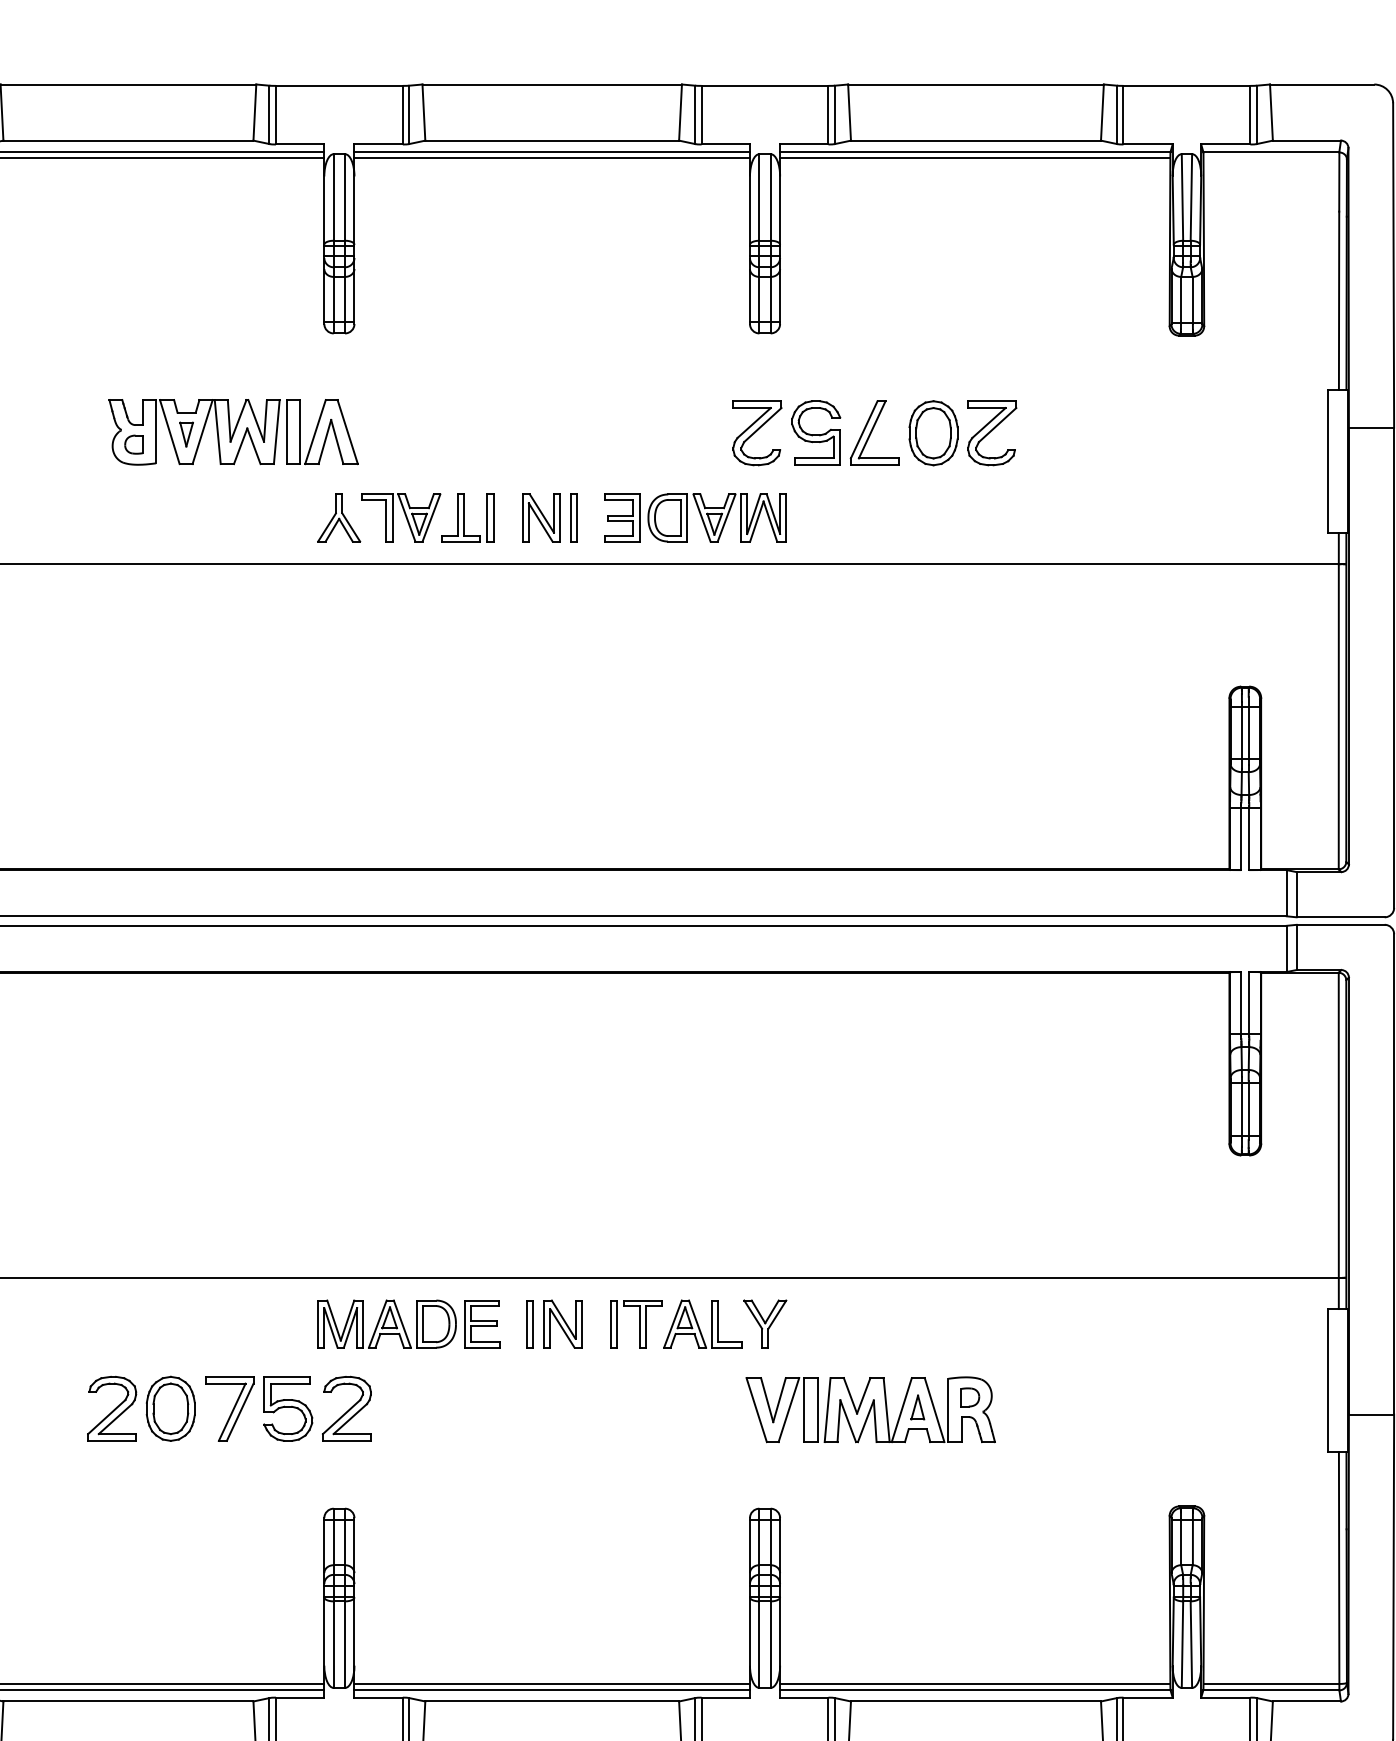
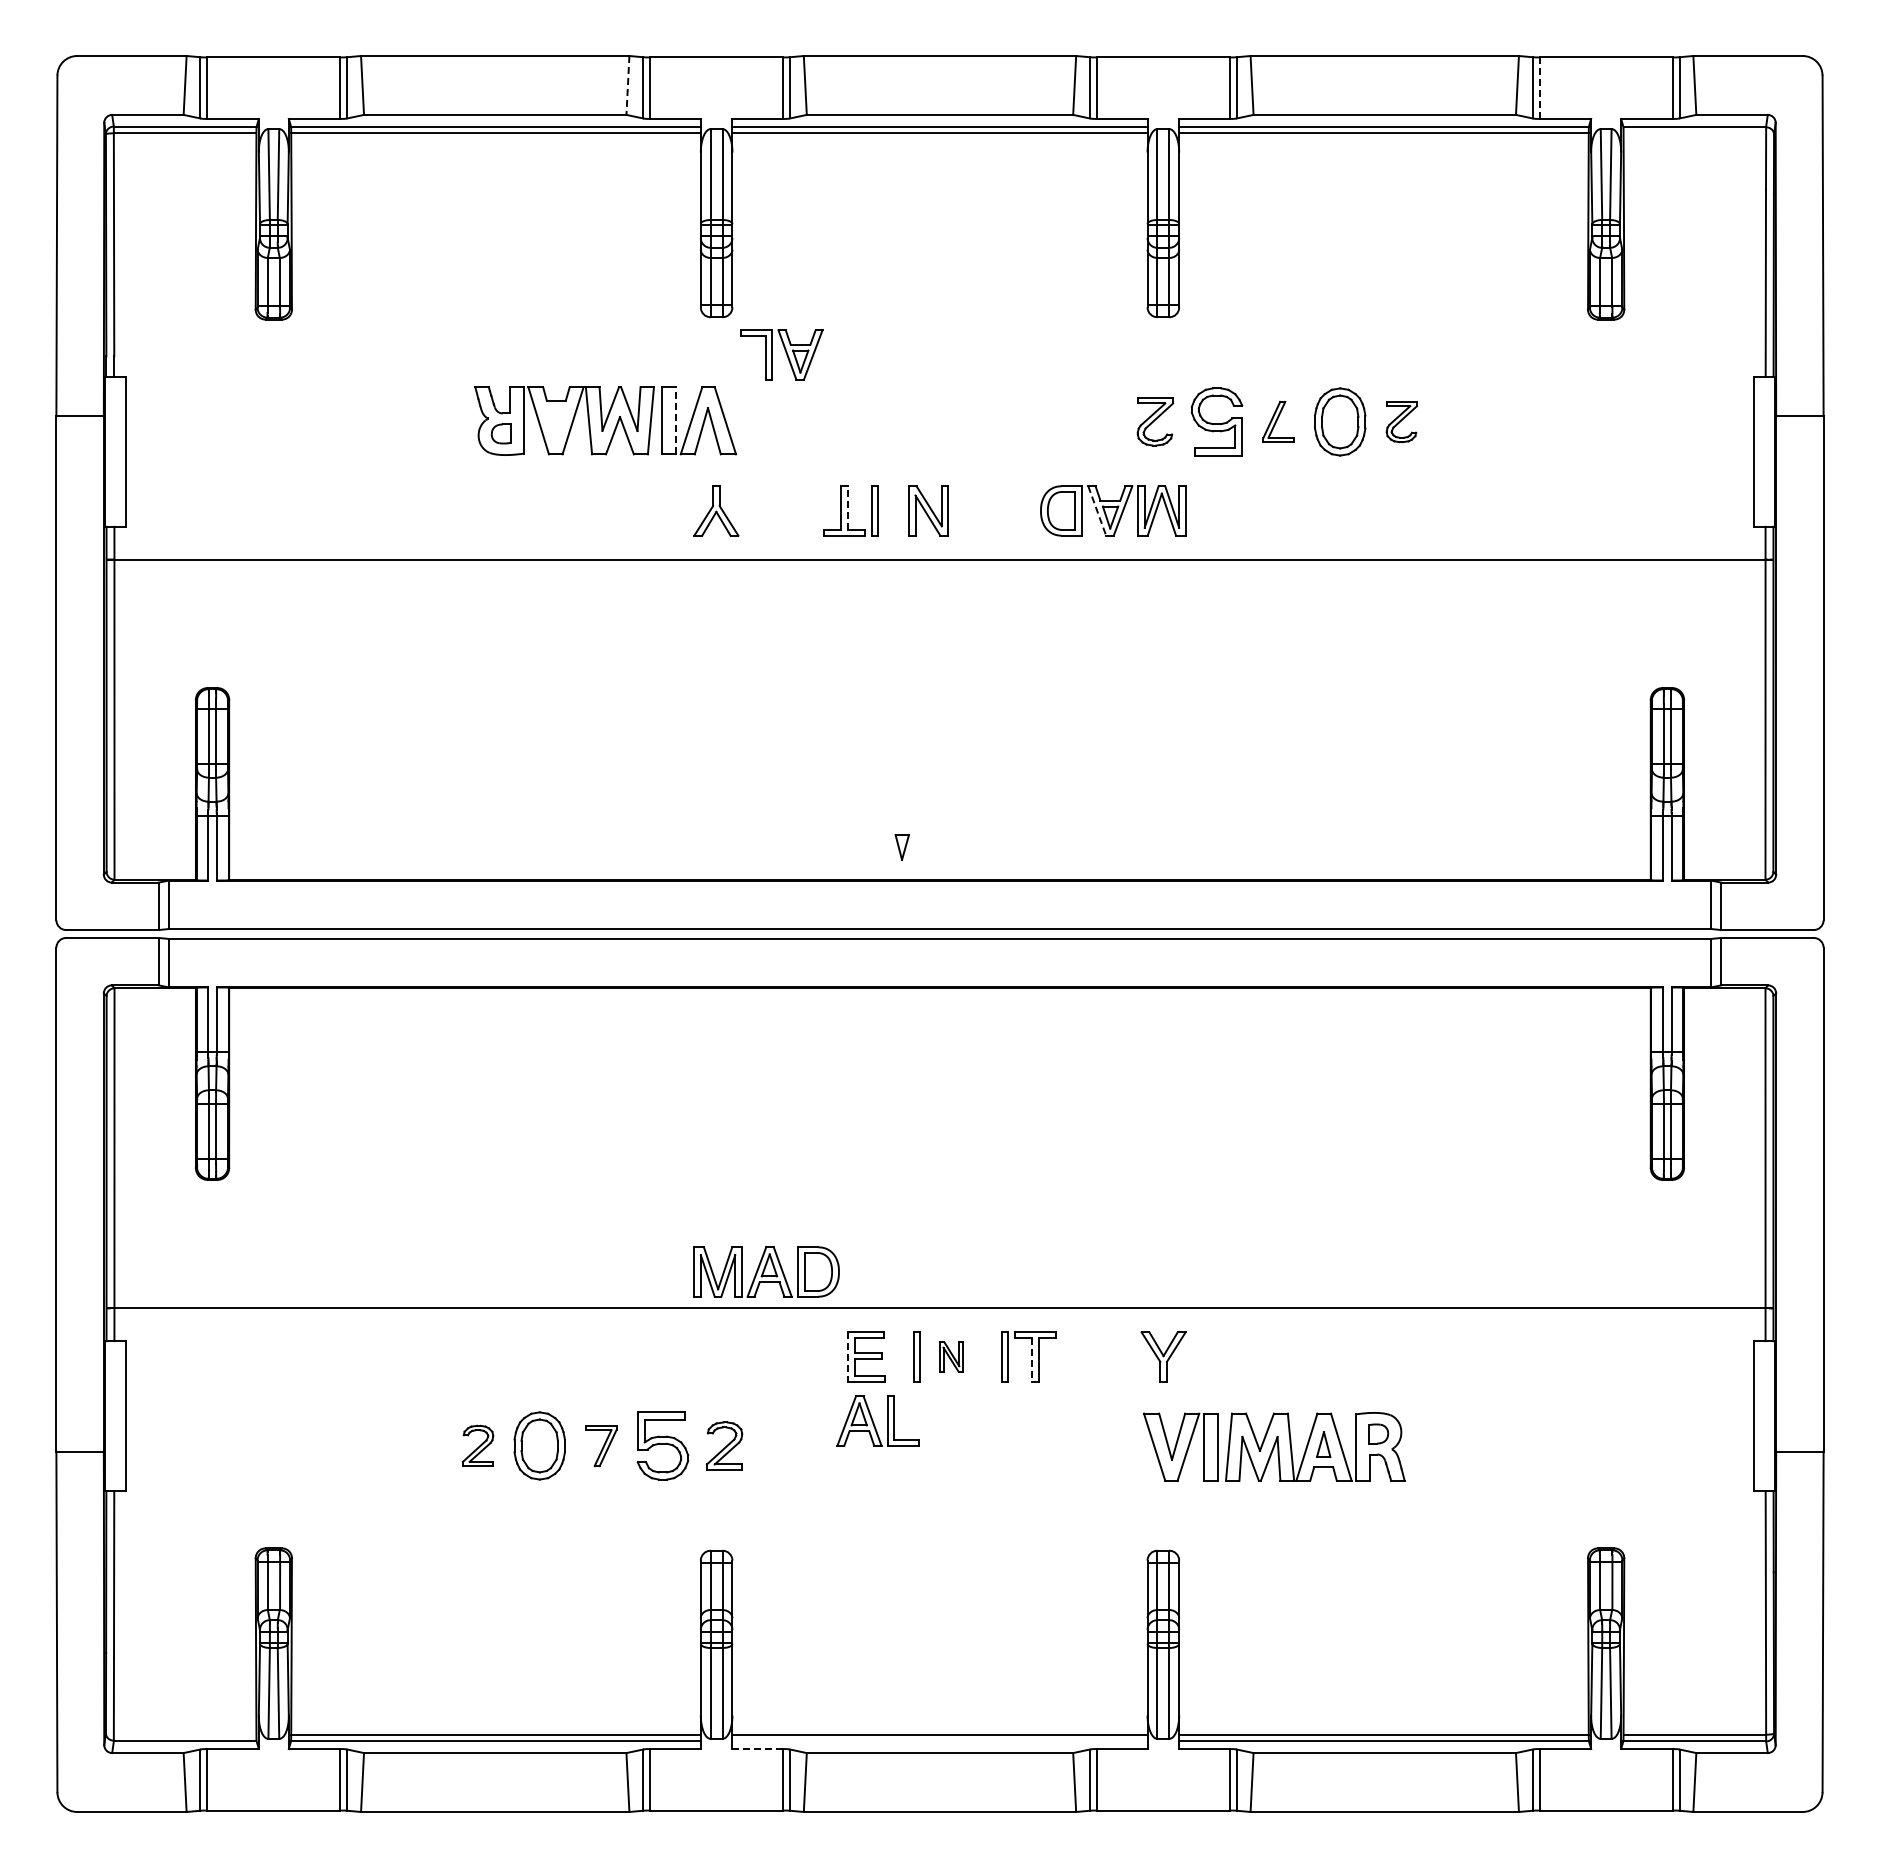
line: (254, 112) -> (627, 85), solid -> dashed
line: (1123, 115) -> (1539, 88), solid -> dashed
line: (300, 431) -> (675, 420), solid -> dashed
part: (757, 432) -> (1155, 421), size x0.7
part: (874, 432) -> (1278, 421), size x0.6
part: (991, 432) -> (1401, 421), size x0.6
part: (185, 434) -> (901, 847), moved
line: (464, 515) -> (847, 508), solid -> dashed
part: (401, 517) -> (781, 354), moved
part: (573, 517) -> (962, 510), removed
part: (622, 517) -> (1013, 510), removed
line: (702, 518) -> (1097, 511), solid -> dashed
part: (386, 1323) -> (766, 1271), moved
part: (563, 1323) -> (951, 1356), size x0.6
part: (702, 1323) -> (877, 1420), moved
line: (465, 1324) -> (848, 1357), solid -> dashed
line: (640, 1326) -> (1032, 1359), solid -> dashed
part: (111, 1408) -> (477, 1445), size x0.6
part: (229, 1408) -> (601, 1445), size x0.6
part: (346, 1408) -> (724, 1445), size x0.7
line: (551, 1690) -> (939, 1741), removed
line: (379, 1698) -> (758, 1749), solid -> dashed

